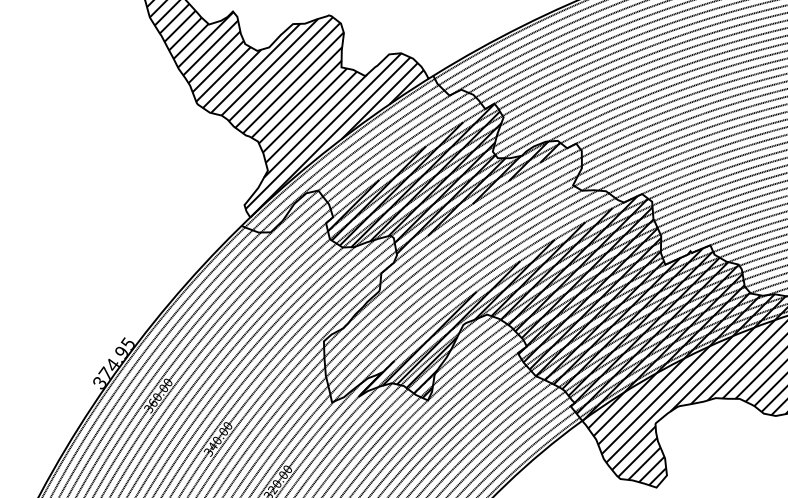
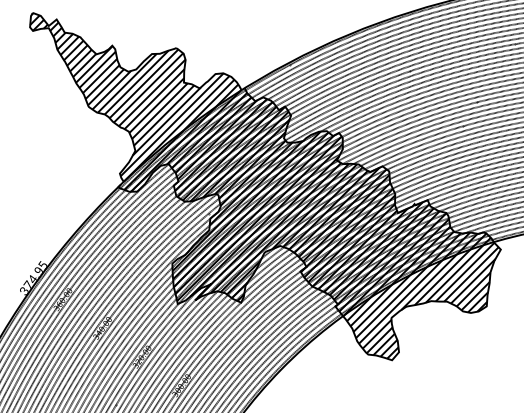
hatch: (361, 154) -> (197, 140), added
hatch: (470, 273) -> (269, 218), added

